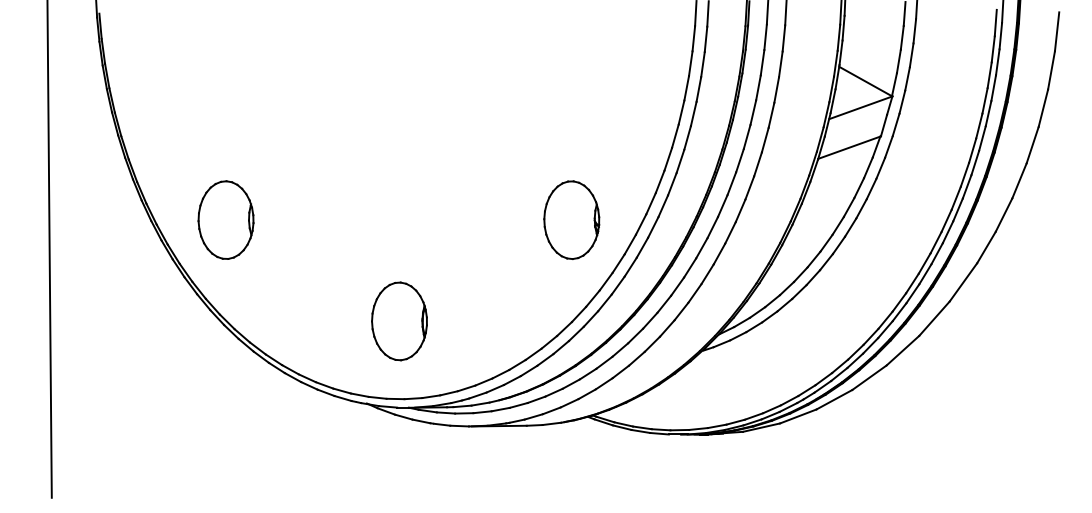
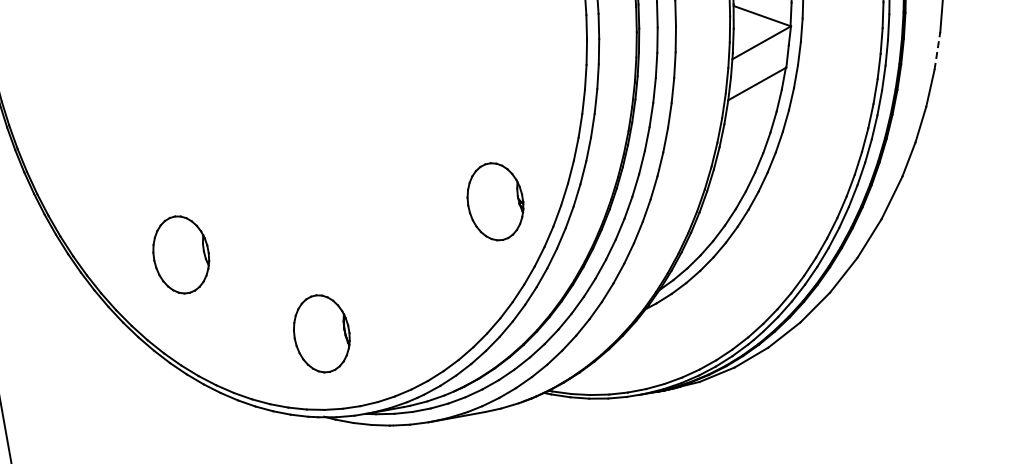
line: (1032, 144) -> (937, 50), solid -> dashed
part: (225, 219) -> (180, 254), moved
part: (399, 321) -> (321, 333), moved

